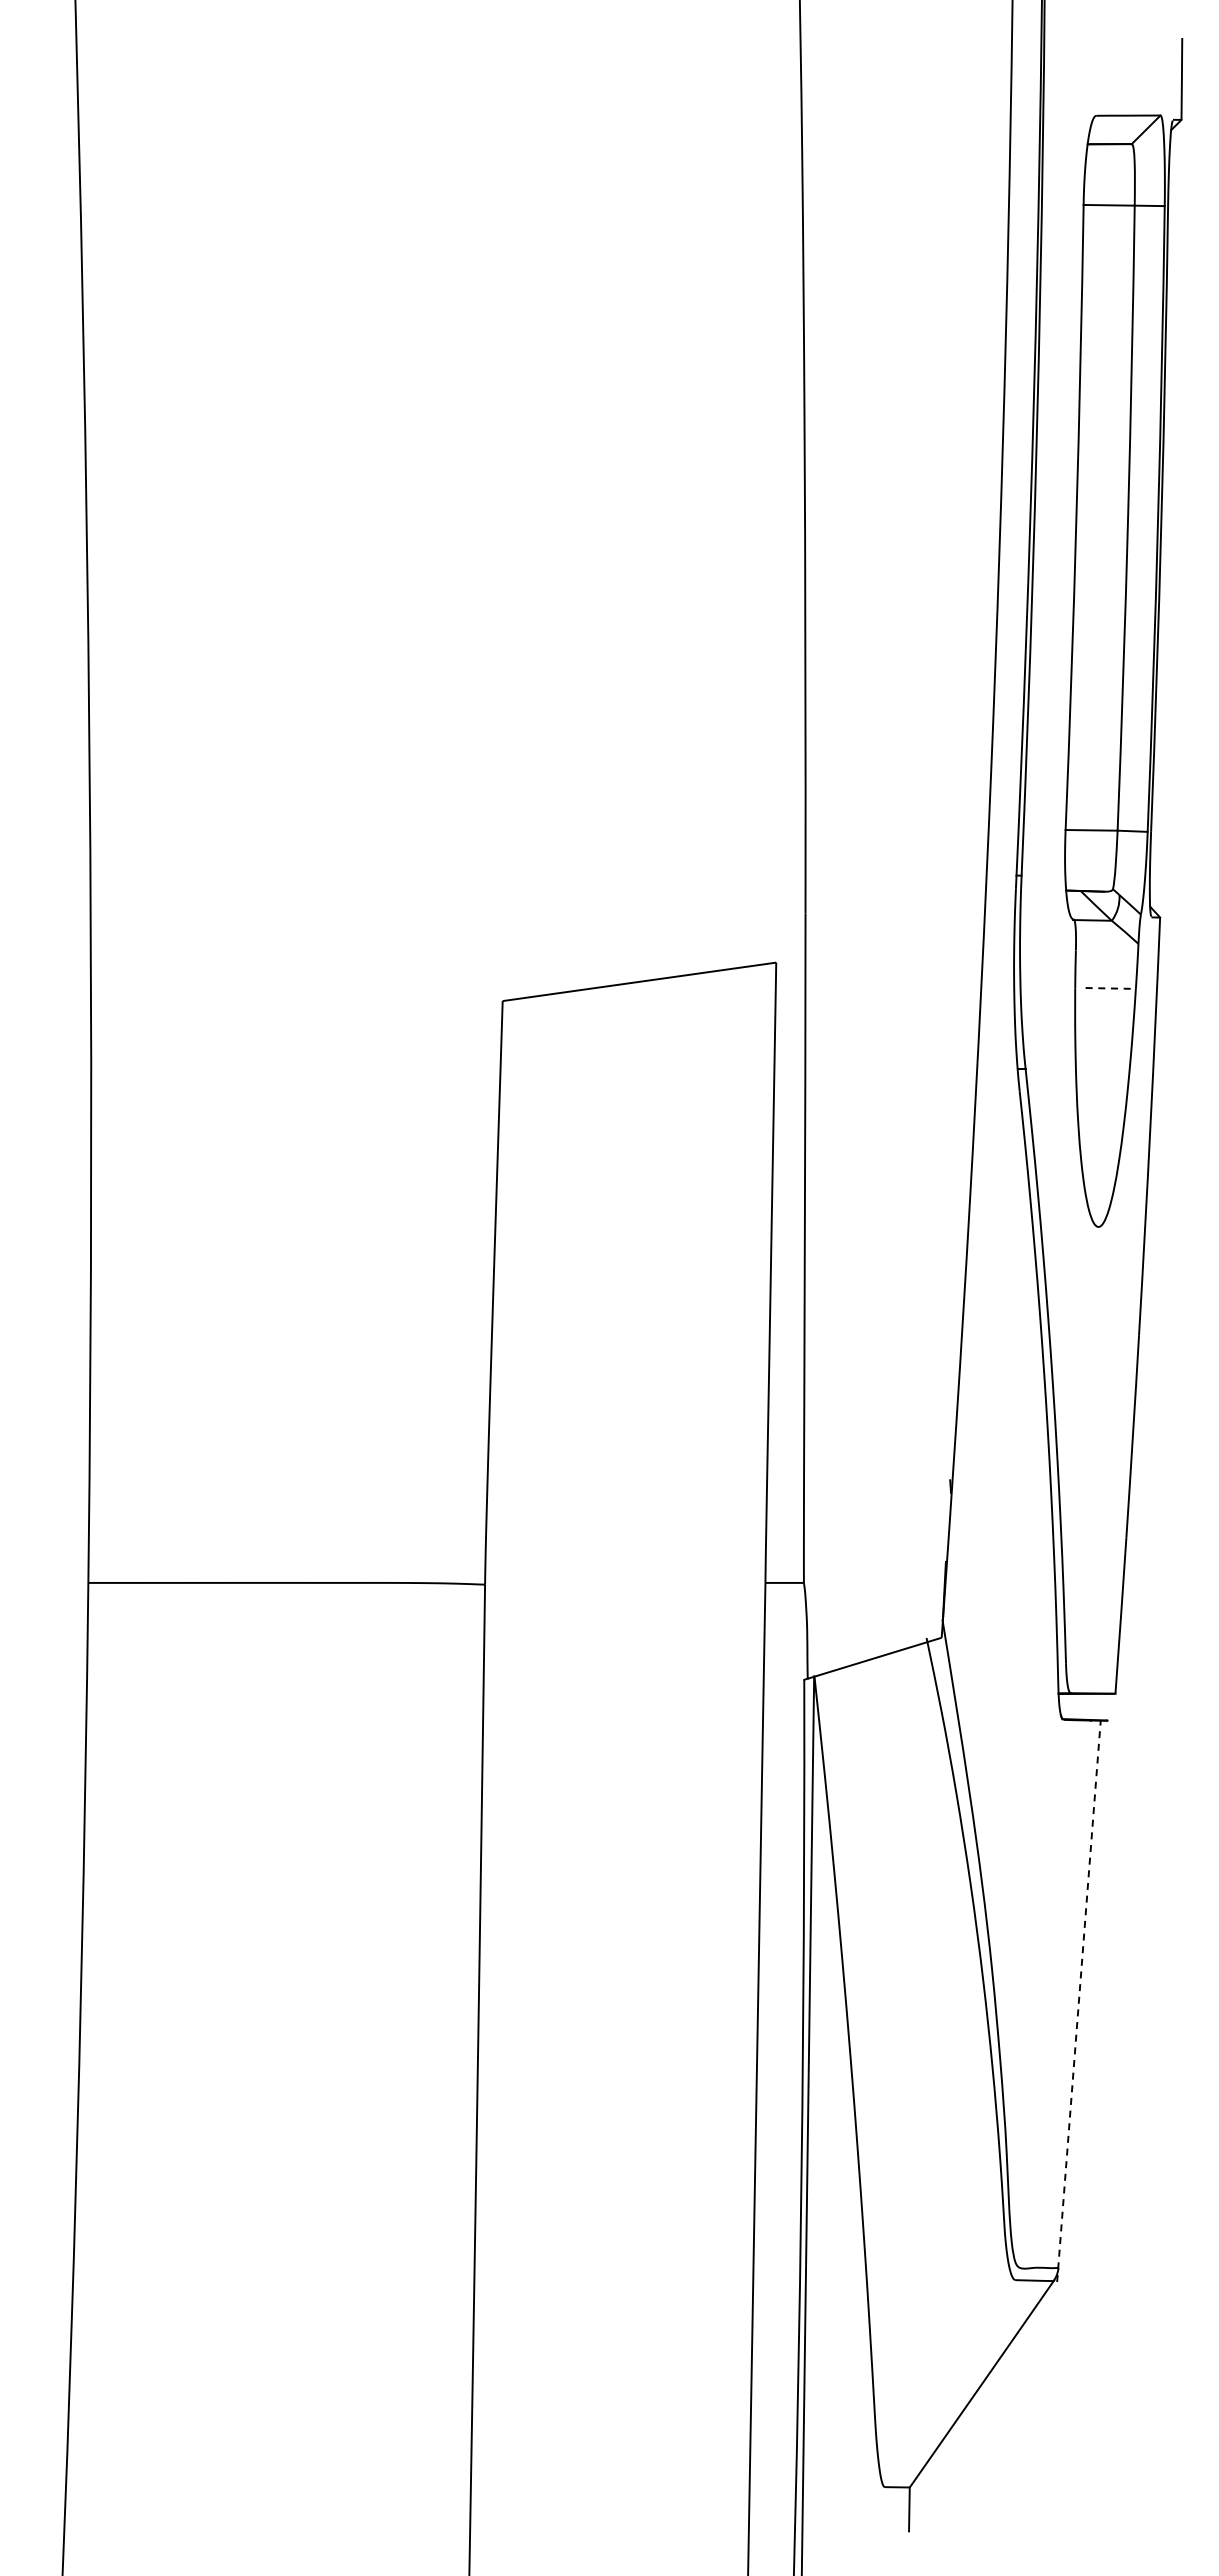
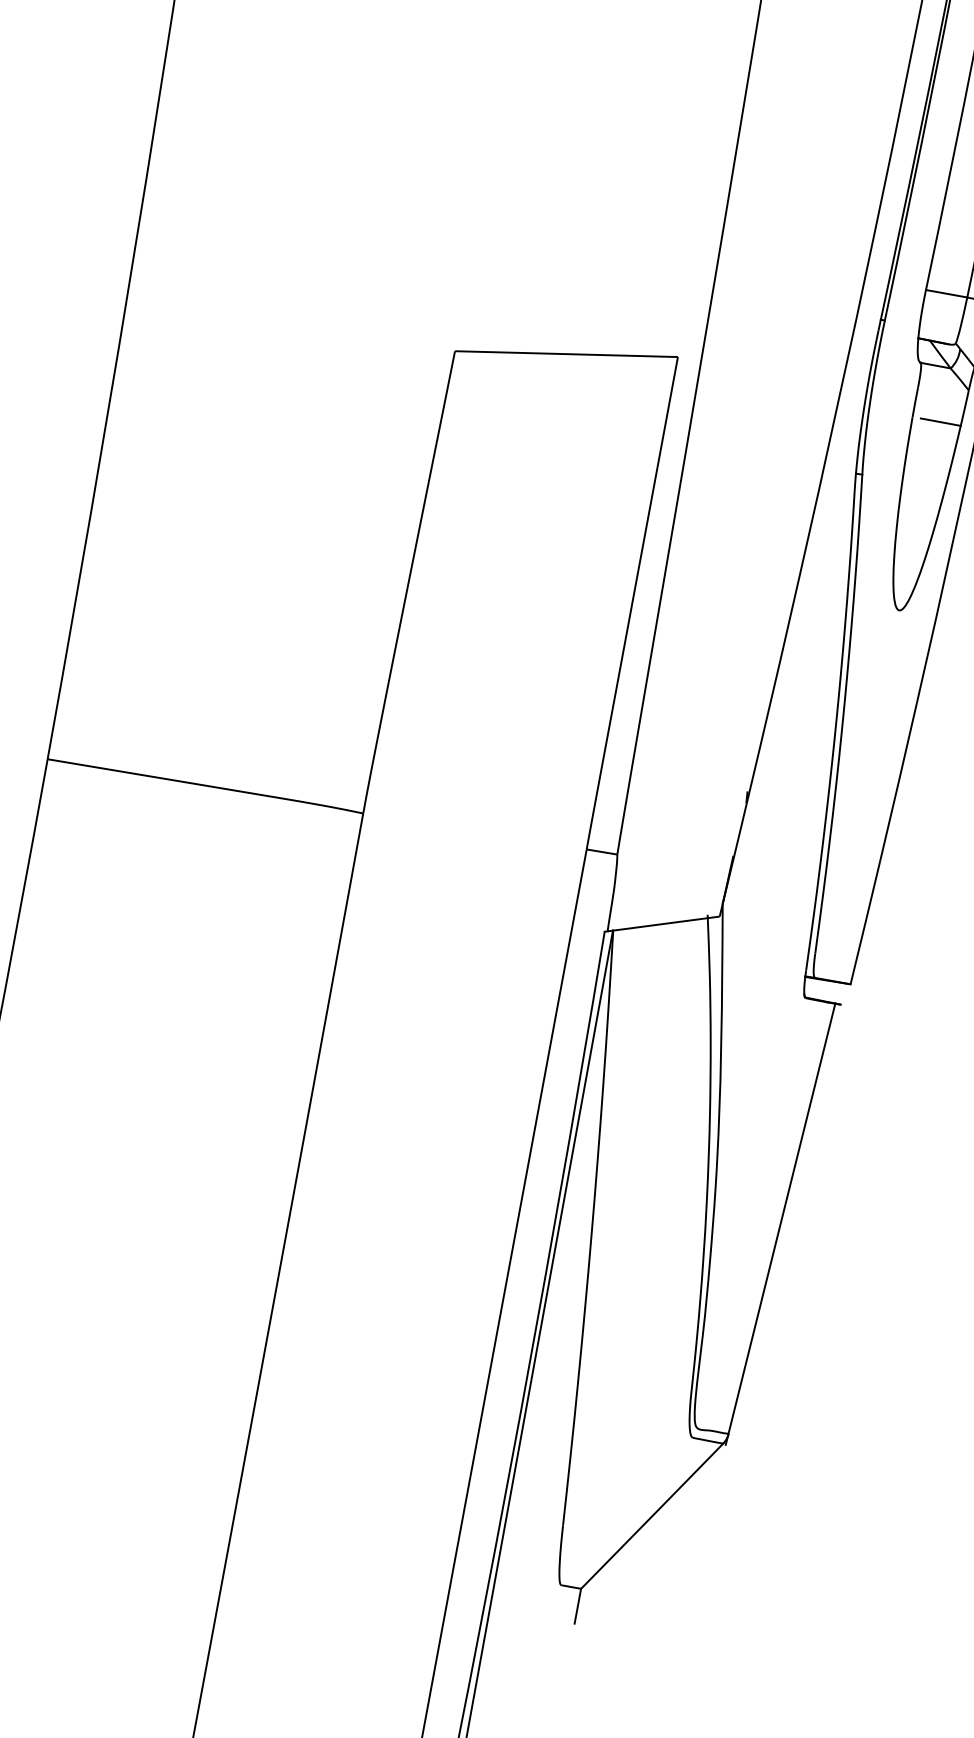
line: (1111, 988) -> (941, 422), dashed -> solid
line: (1078, 2001) -> (780, 1224), dashed -> solid

